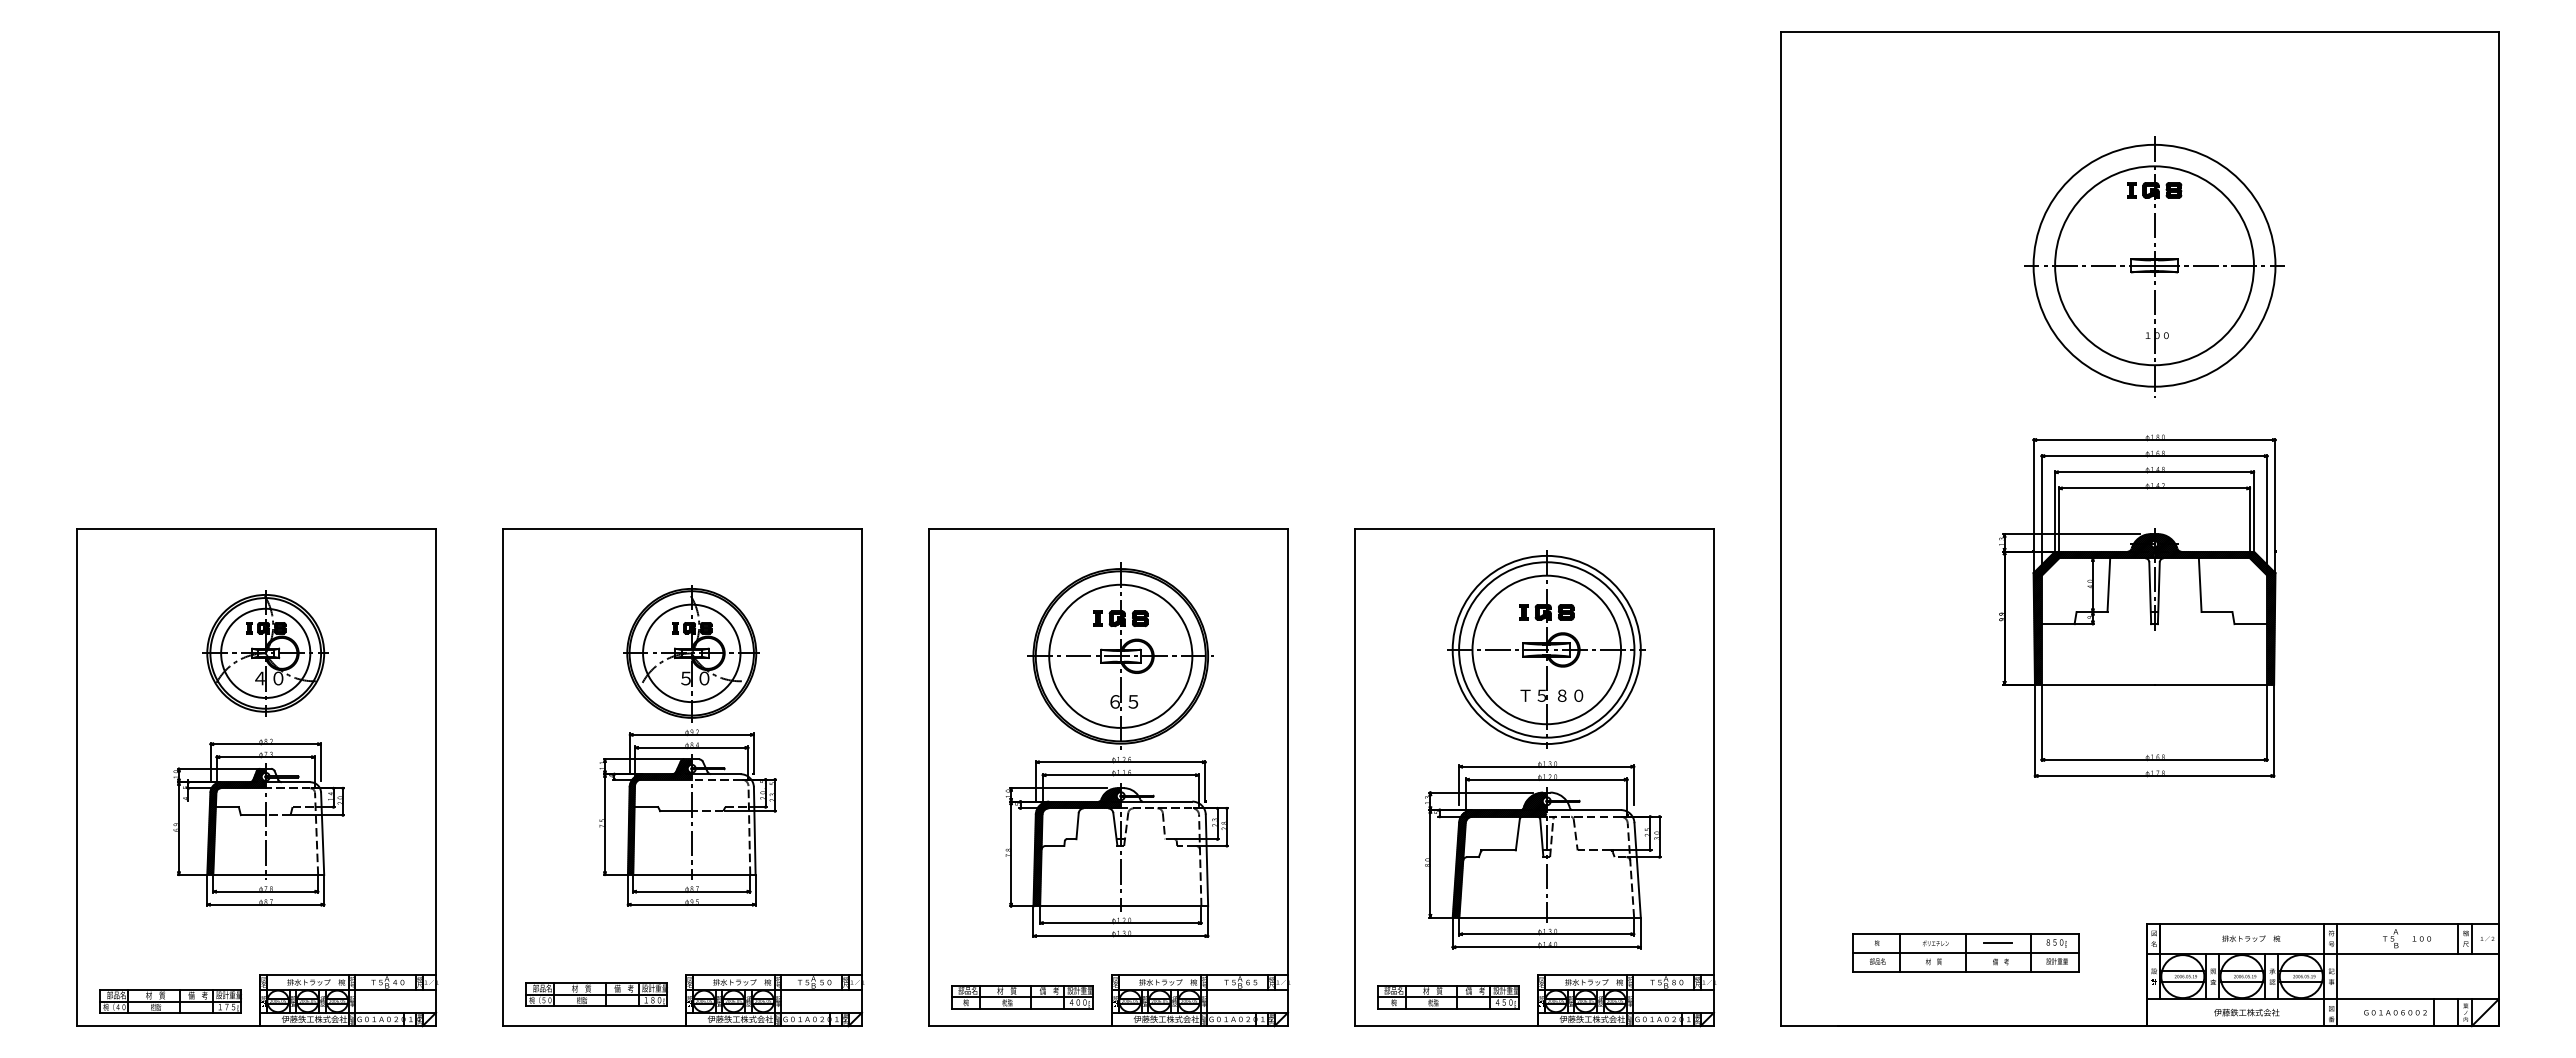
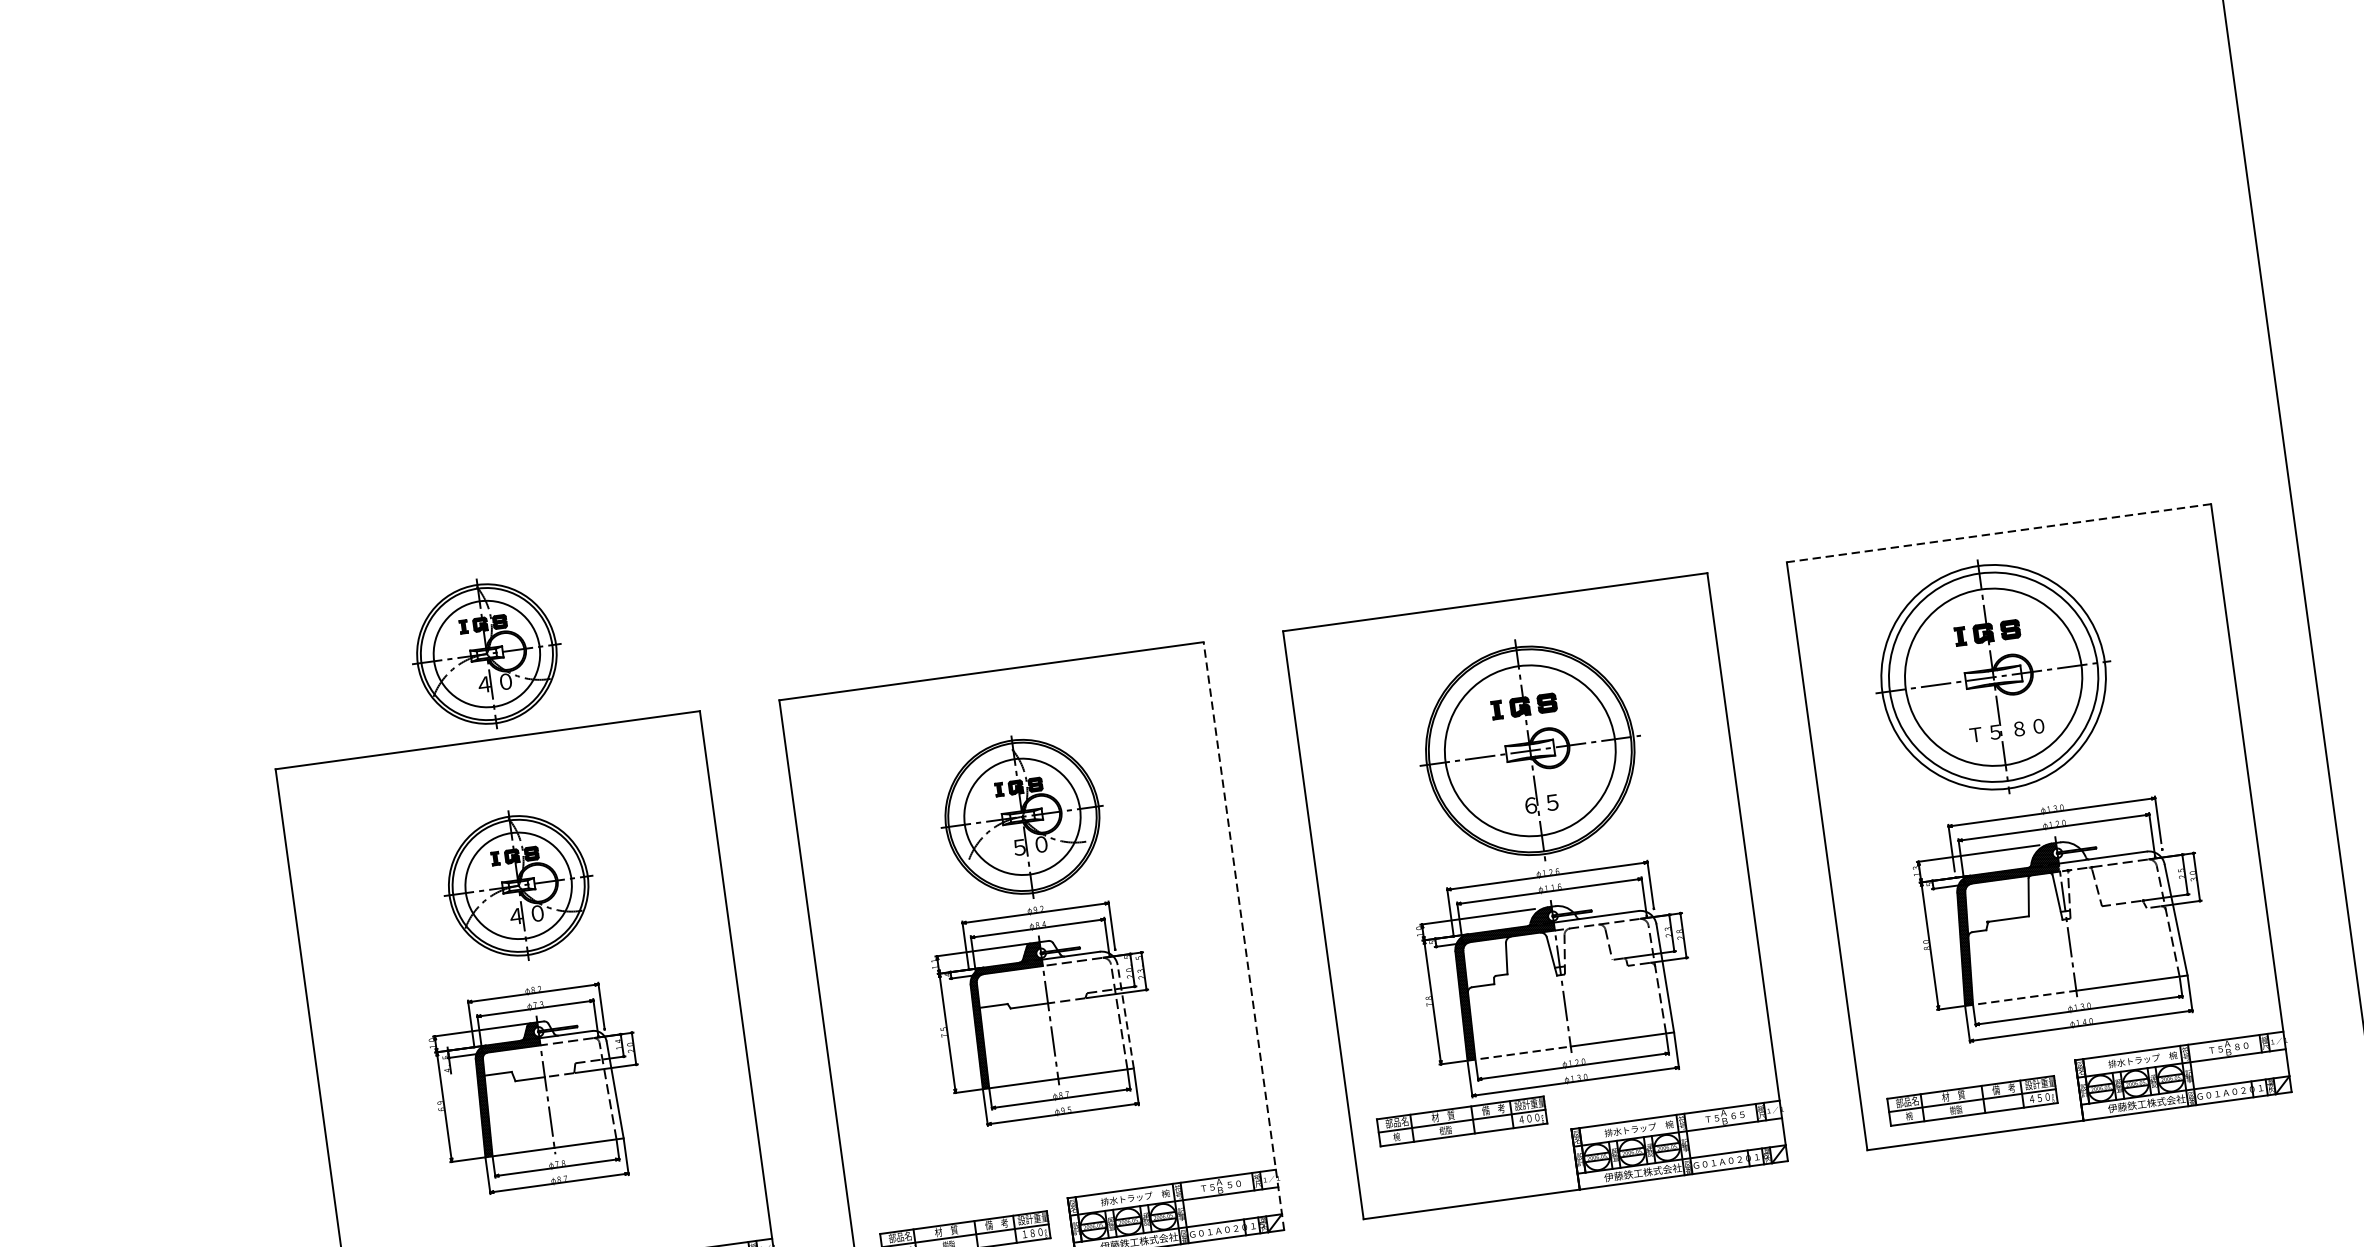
part: (265, 457) -> (486, 654), added
line: (1534, 528) -> (1998, 532), solid -> dashed
part: (1546, 649) -> (1993, 676), moved
line: (862, 777) -> (1244, 935), solid -> dashed
line: (754, 831) -> (1125, 1017), solid -> dashed
line: (1077, 906) -> (1519, 1053), solid -> dashed
line: (1500, 917) -> (2021, 998), solid -> dashed
part: (1022, 997) -> (1462, 1121), moved

